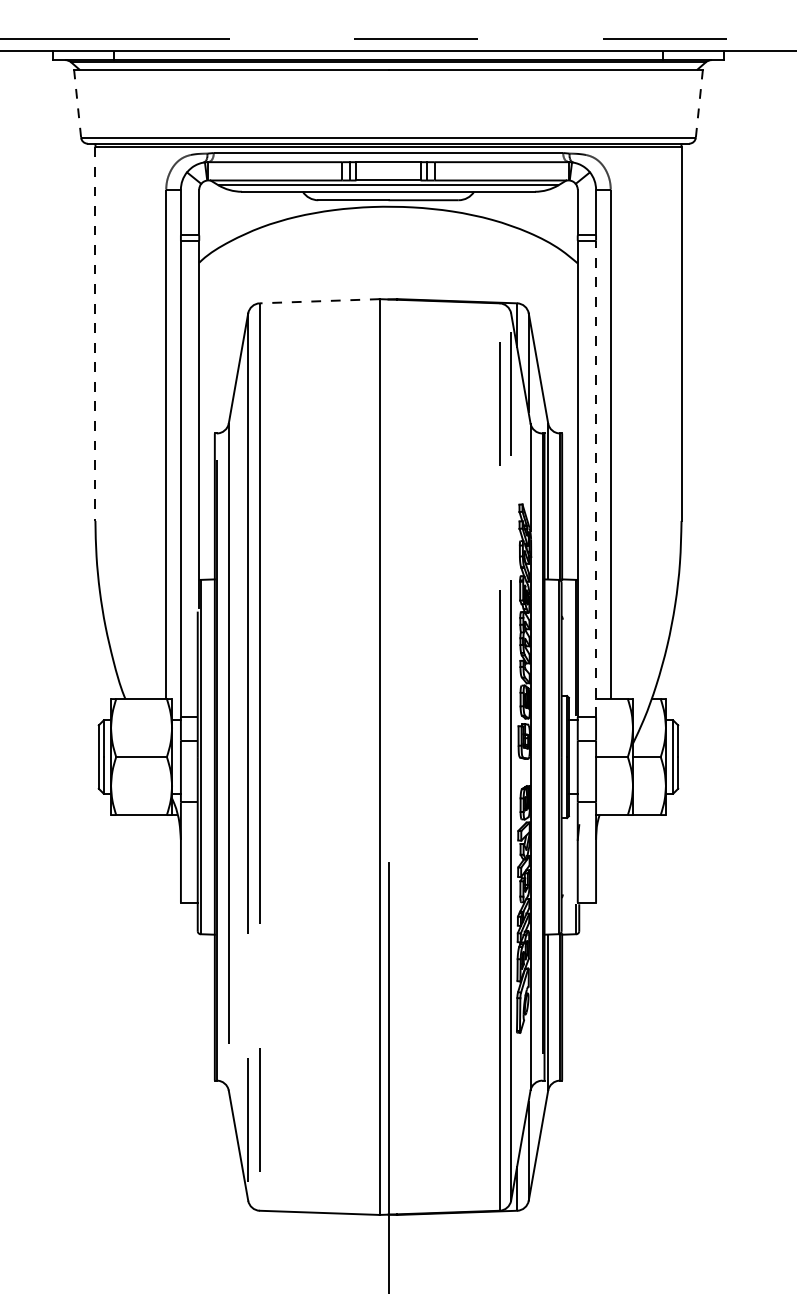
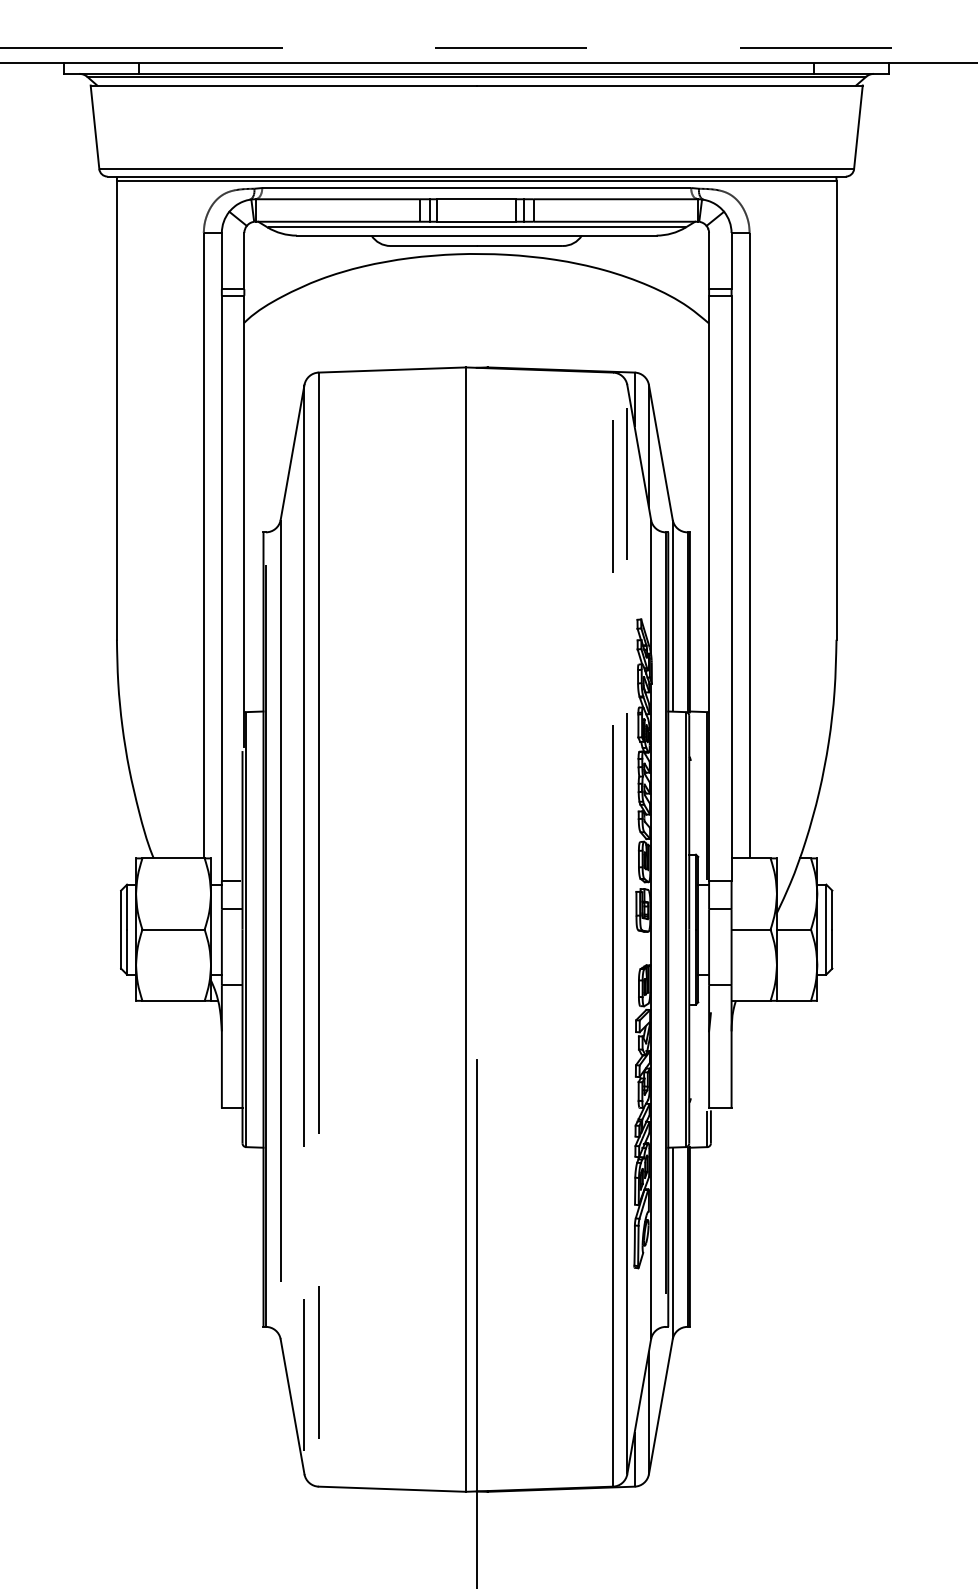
line: (699, 102) -> (858, 126), dashed -> solid
line: (77, 103) -> (95, 127), dashed -> solid
line: (319, 301) -> (392, 370), dashed -> solid
line: (95, 334) -> (116, 410), dashed -> solid
line: (596, 478) -> (731, 587), dashed -> solid

